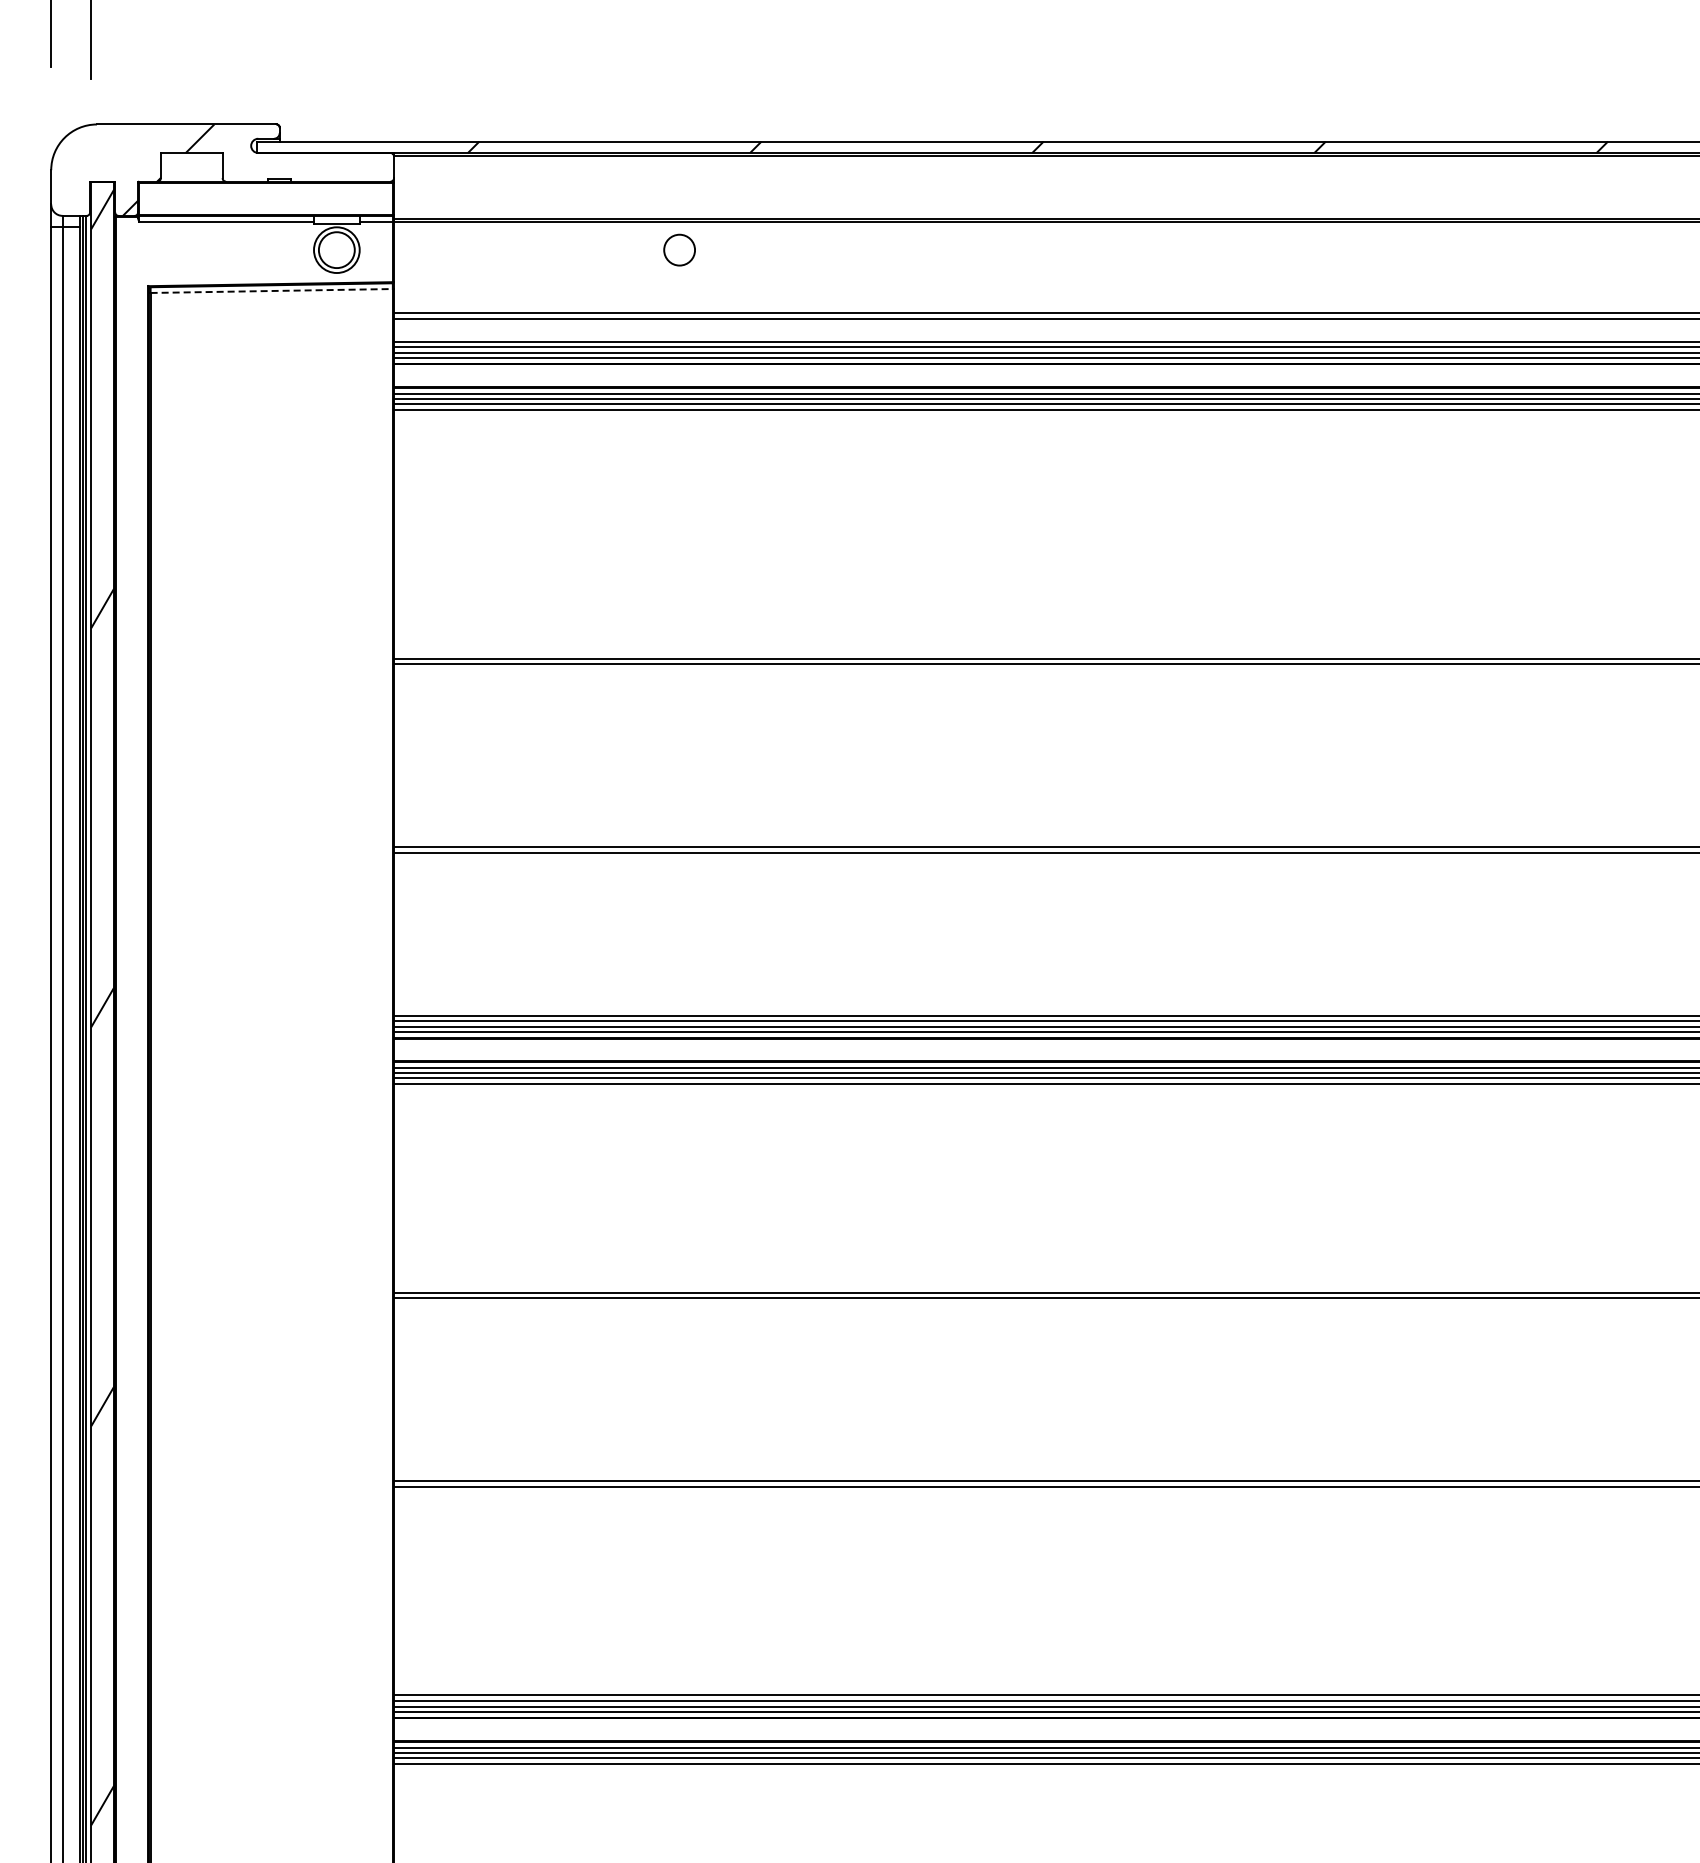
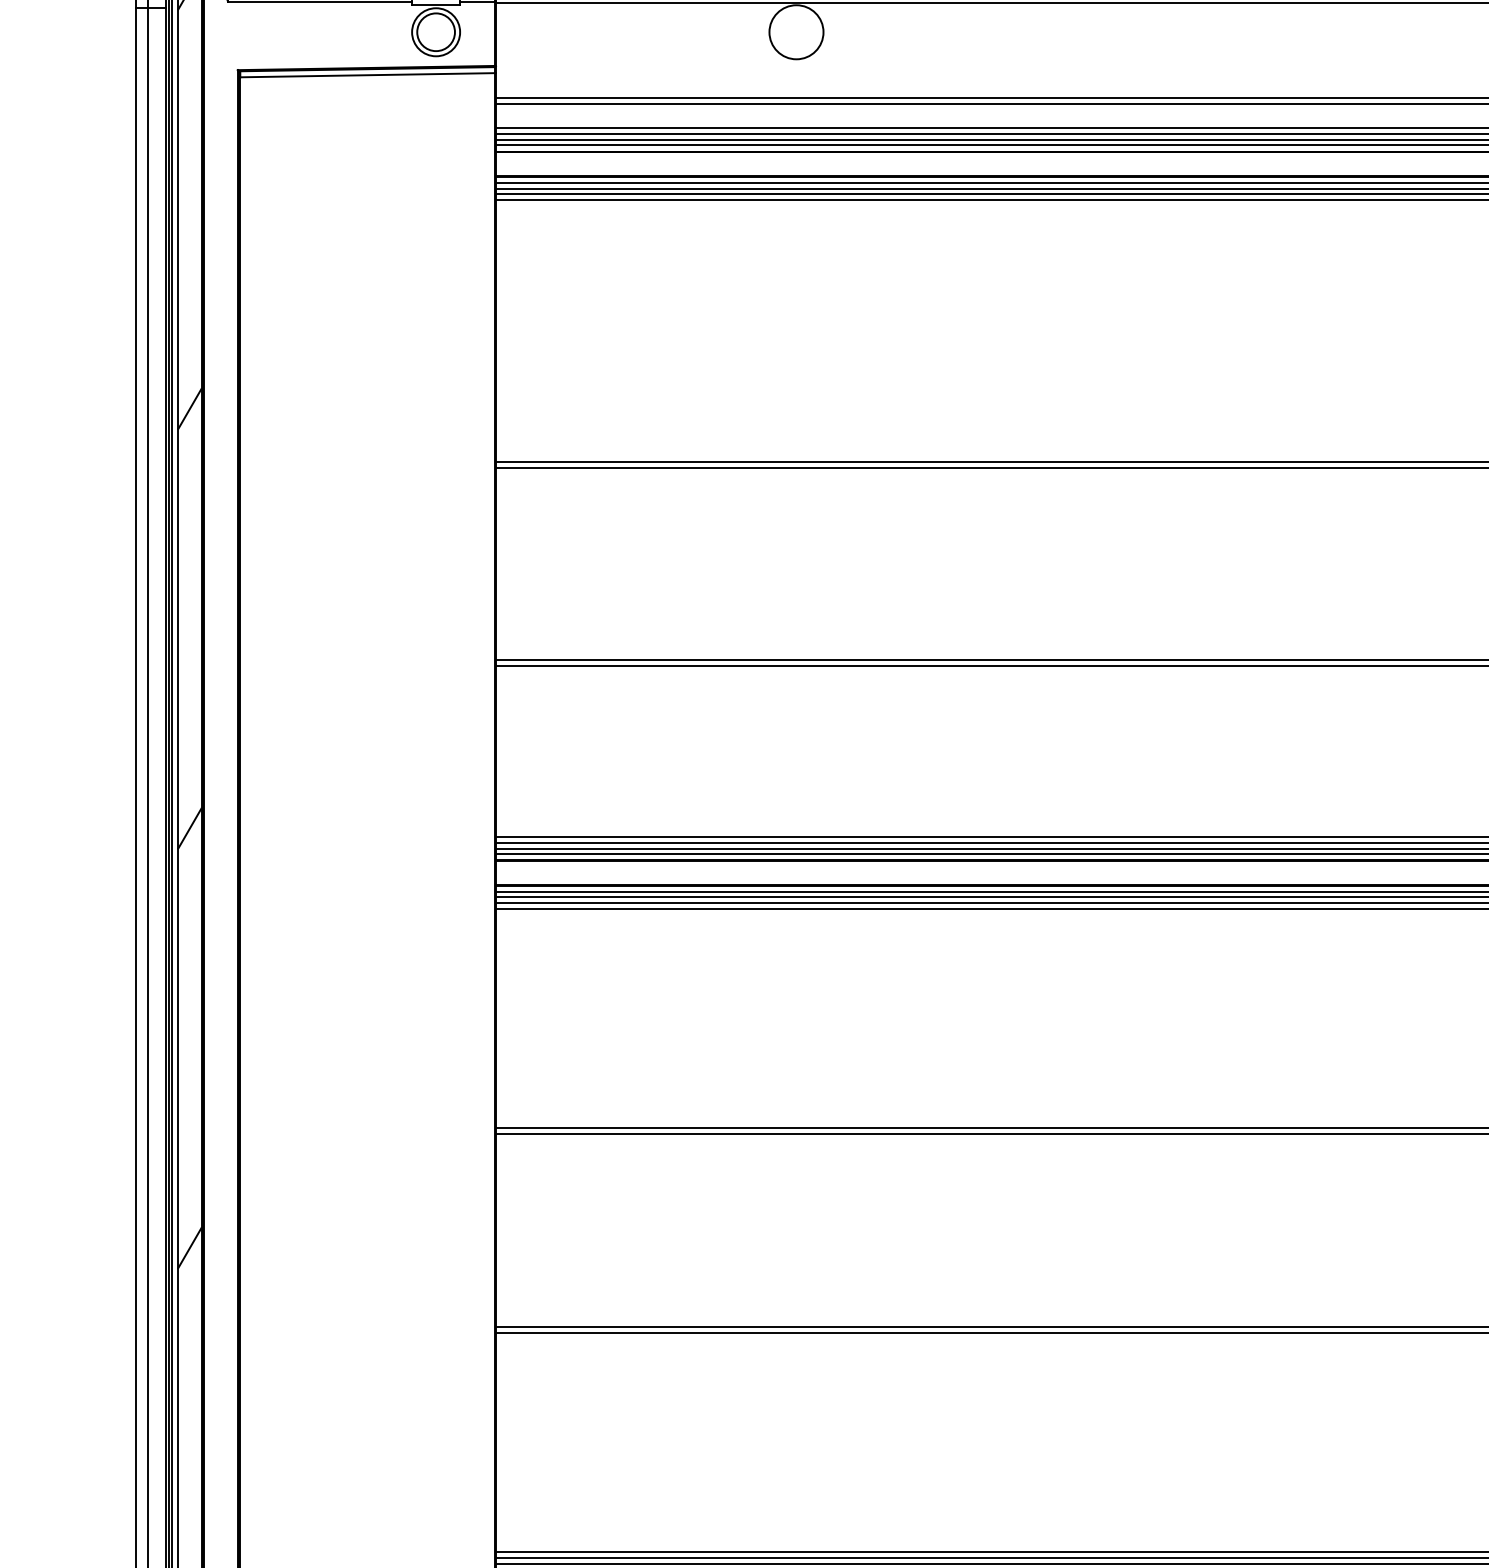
circle: (679, 249) -> (796, 31), size x1.67
line: (272, 291) -> (368, 75), dashed -> solid

